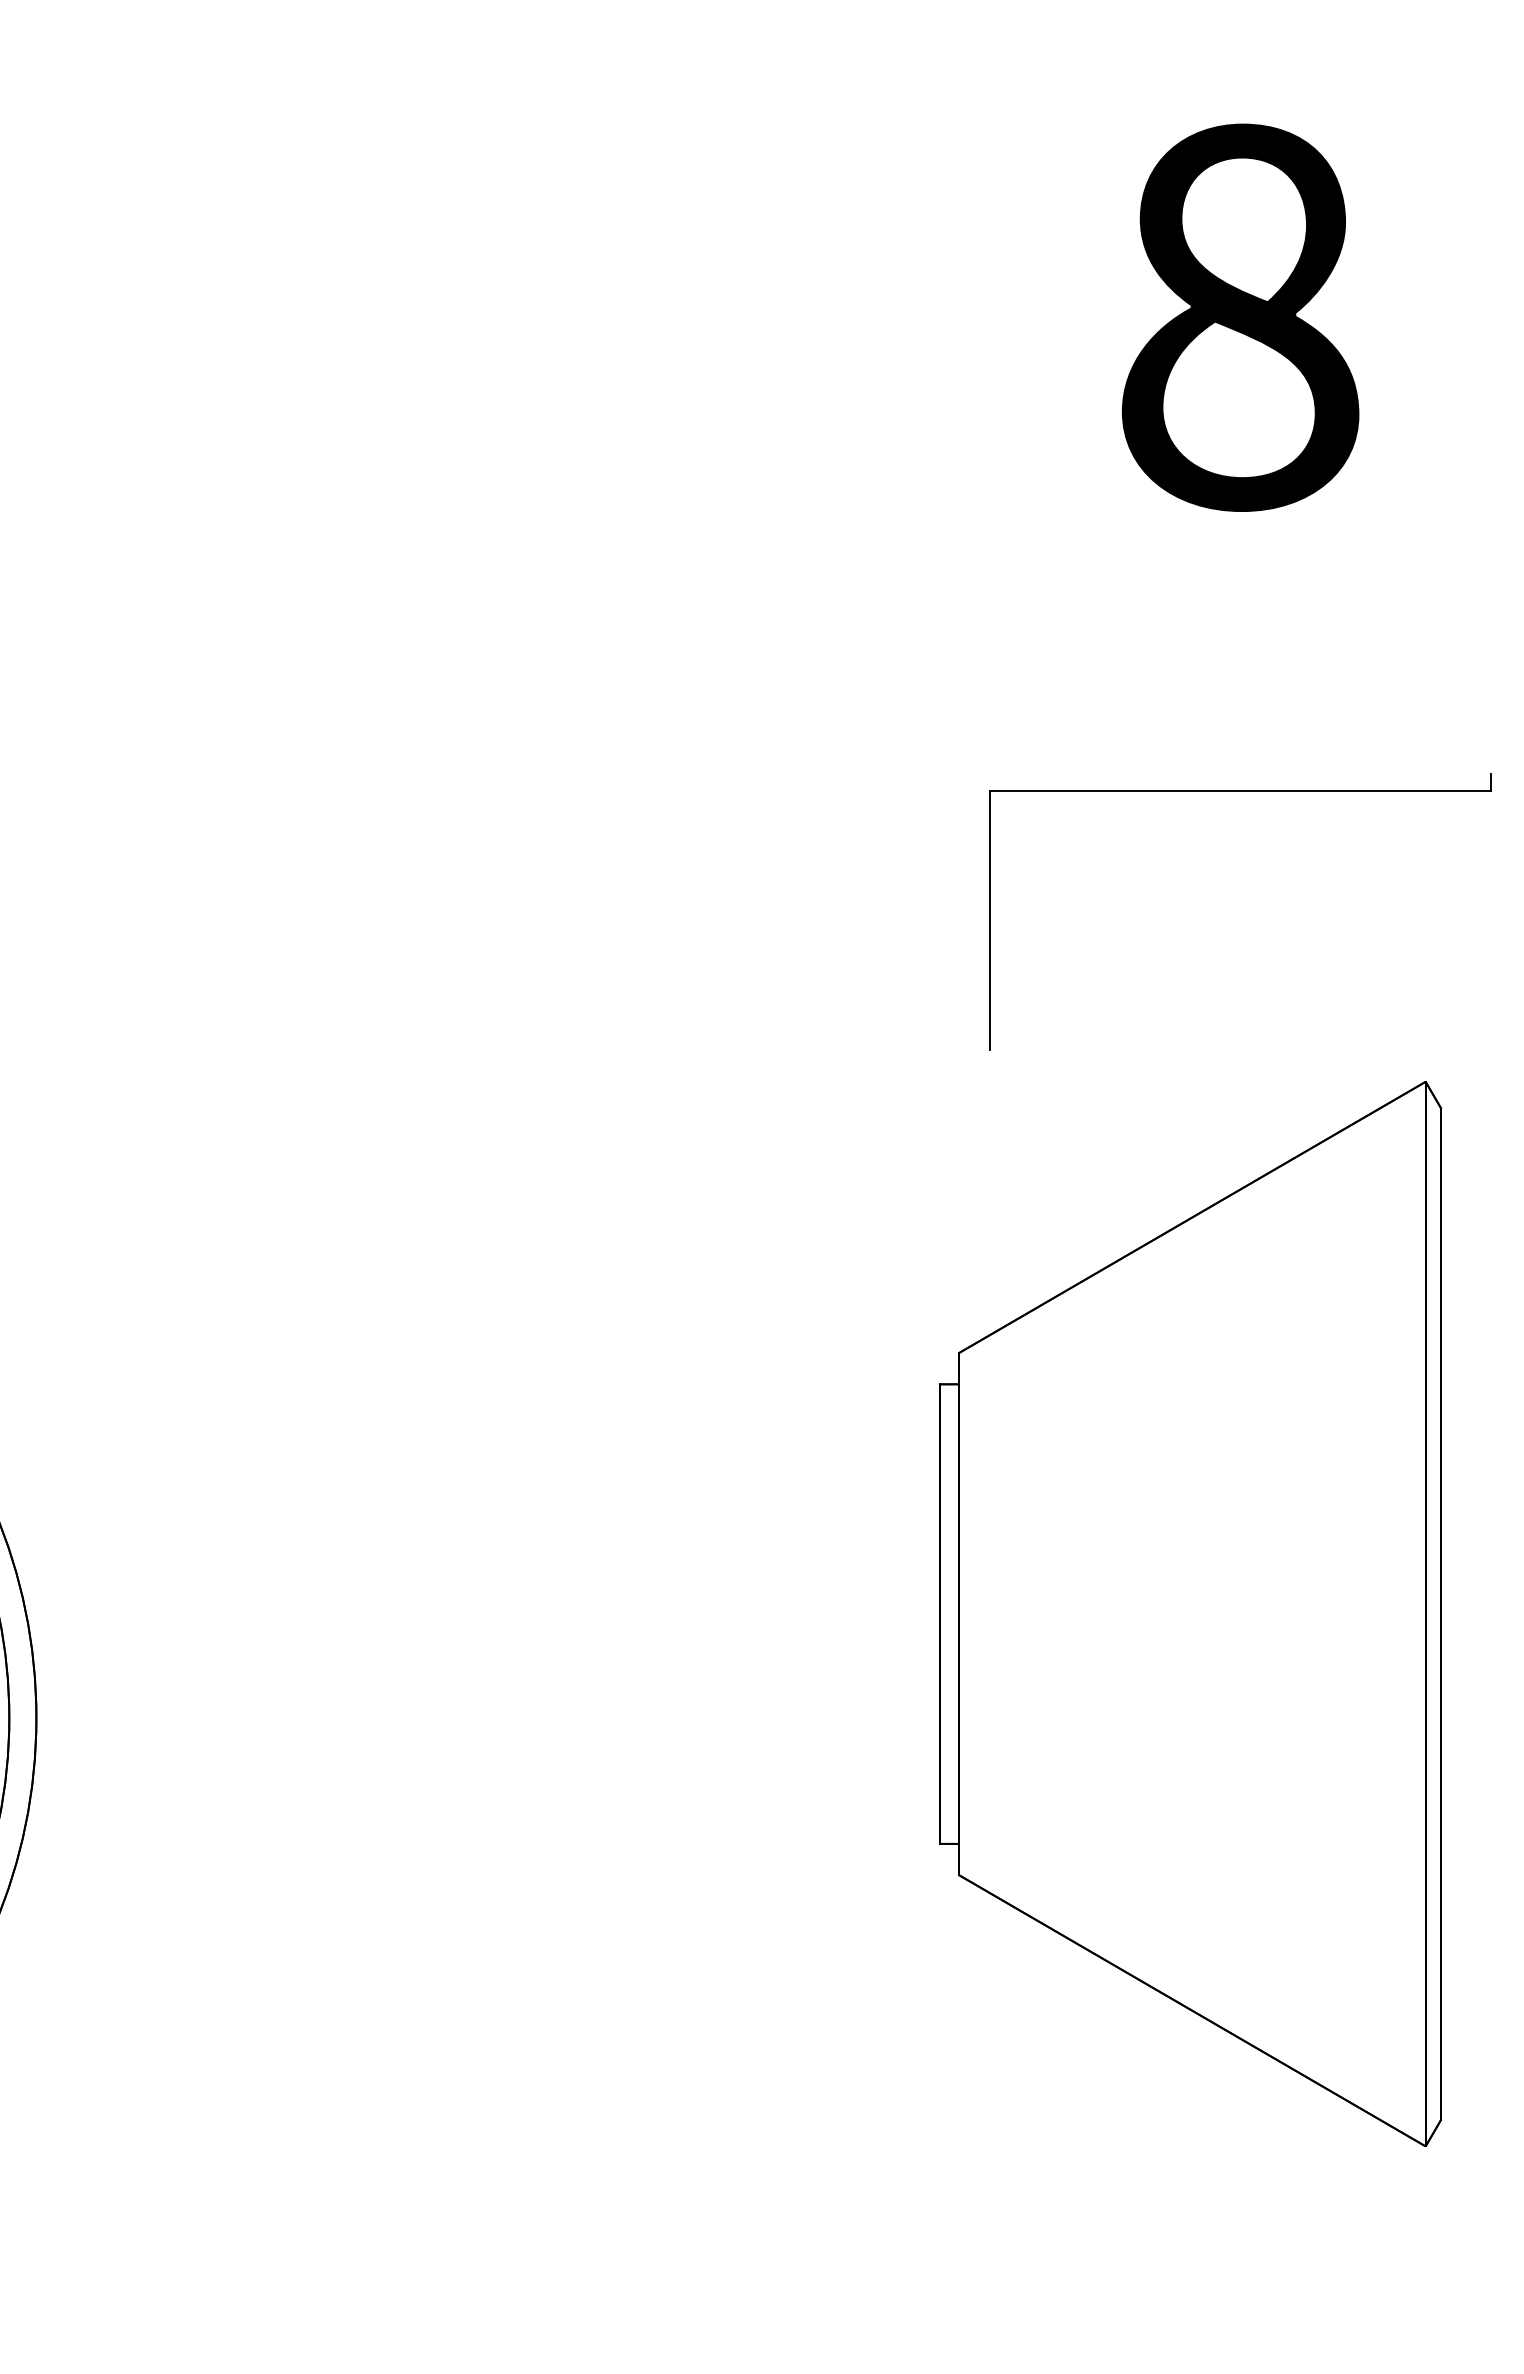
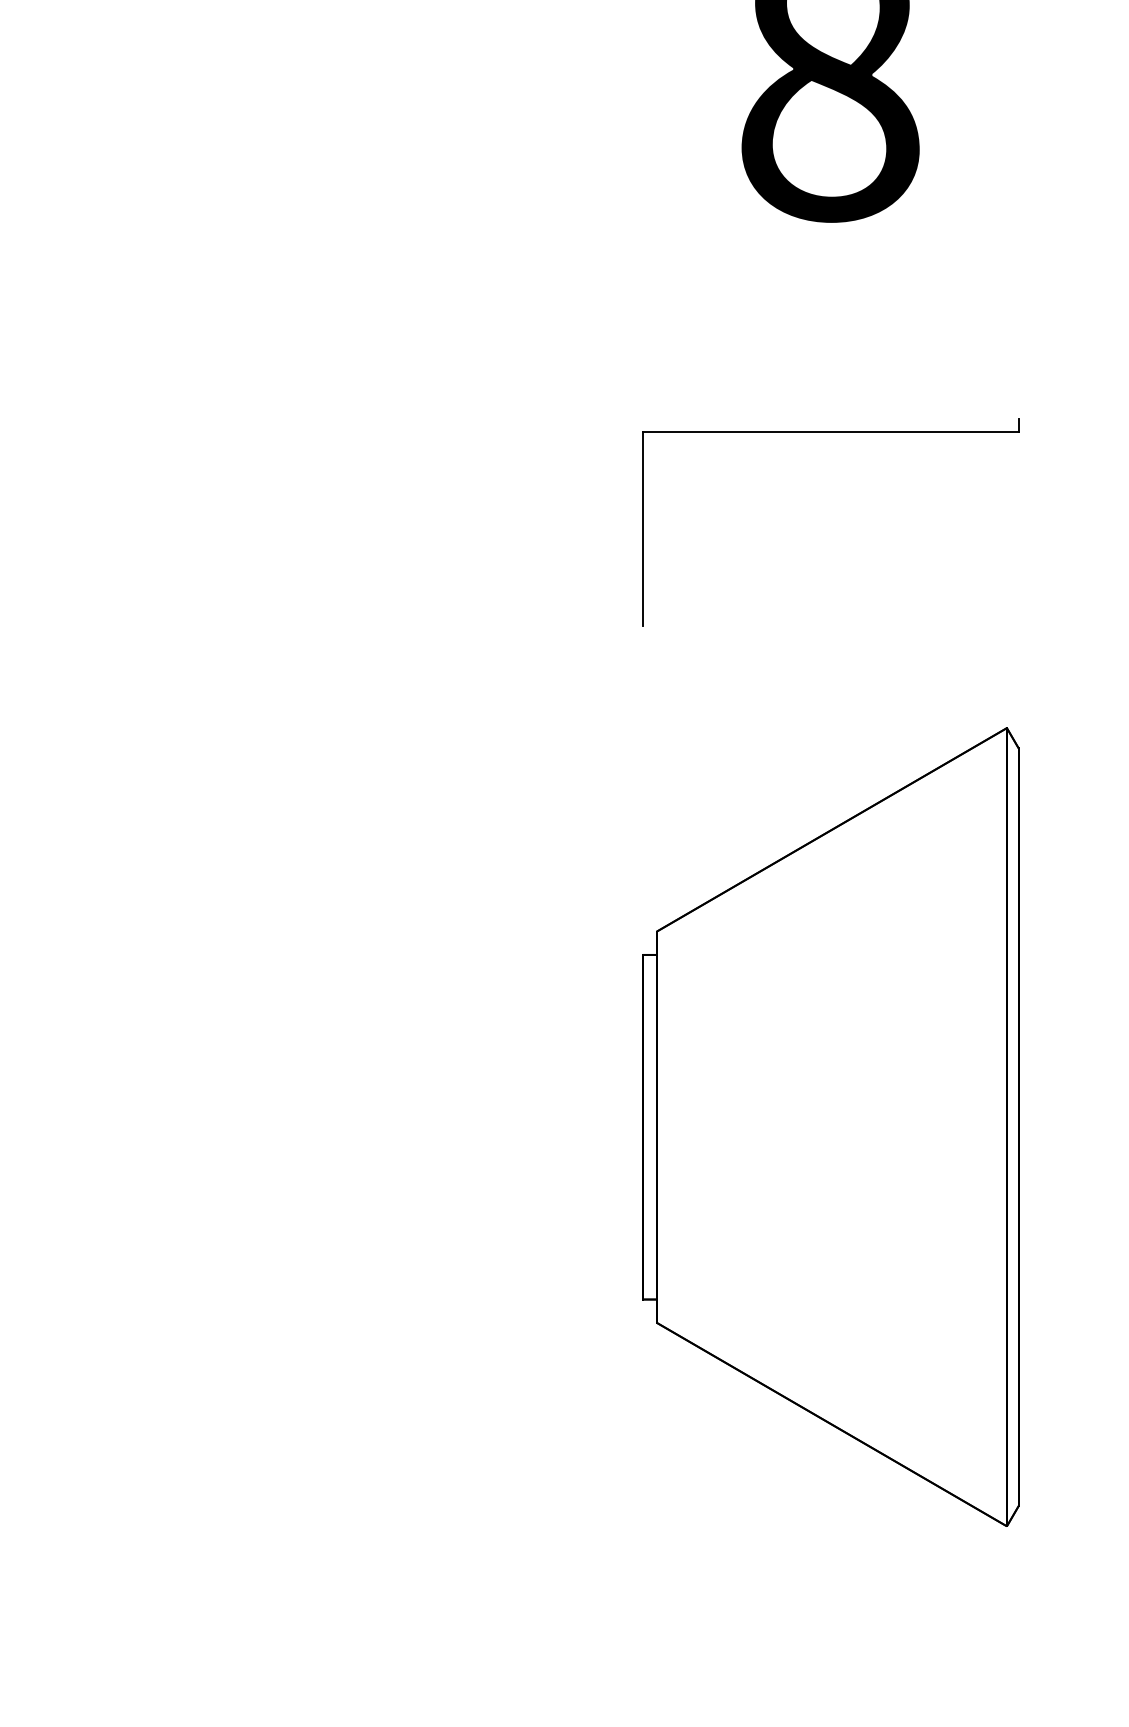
part: (1190, 1613) -> (830, 1126), moved

